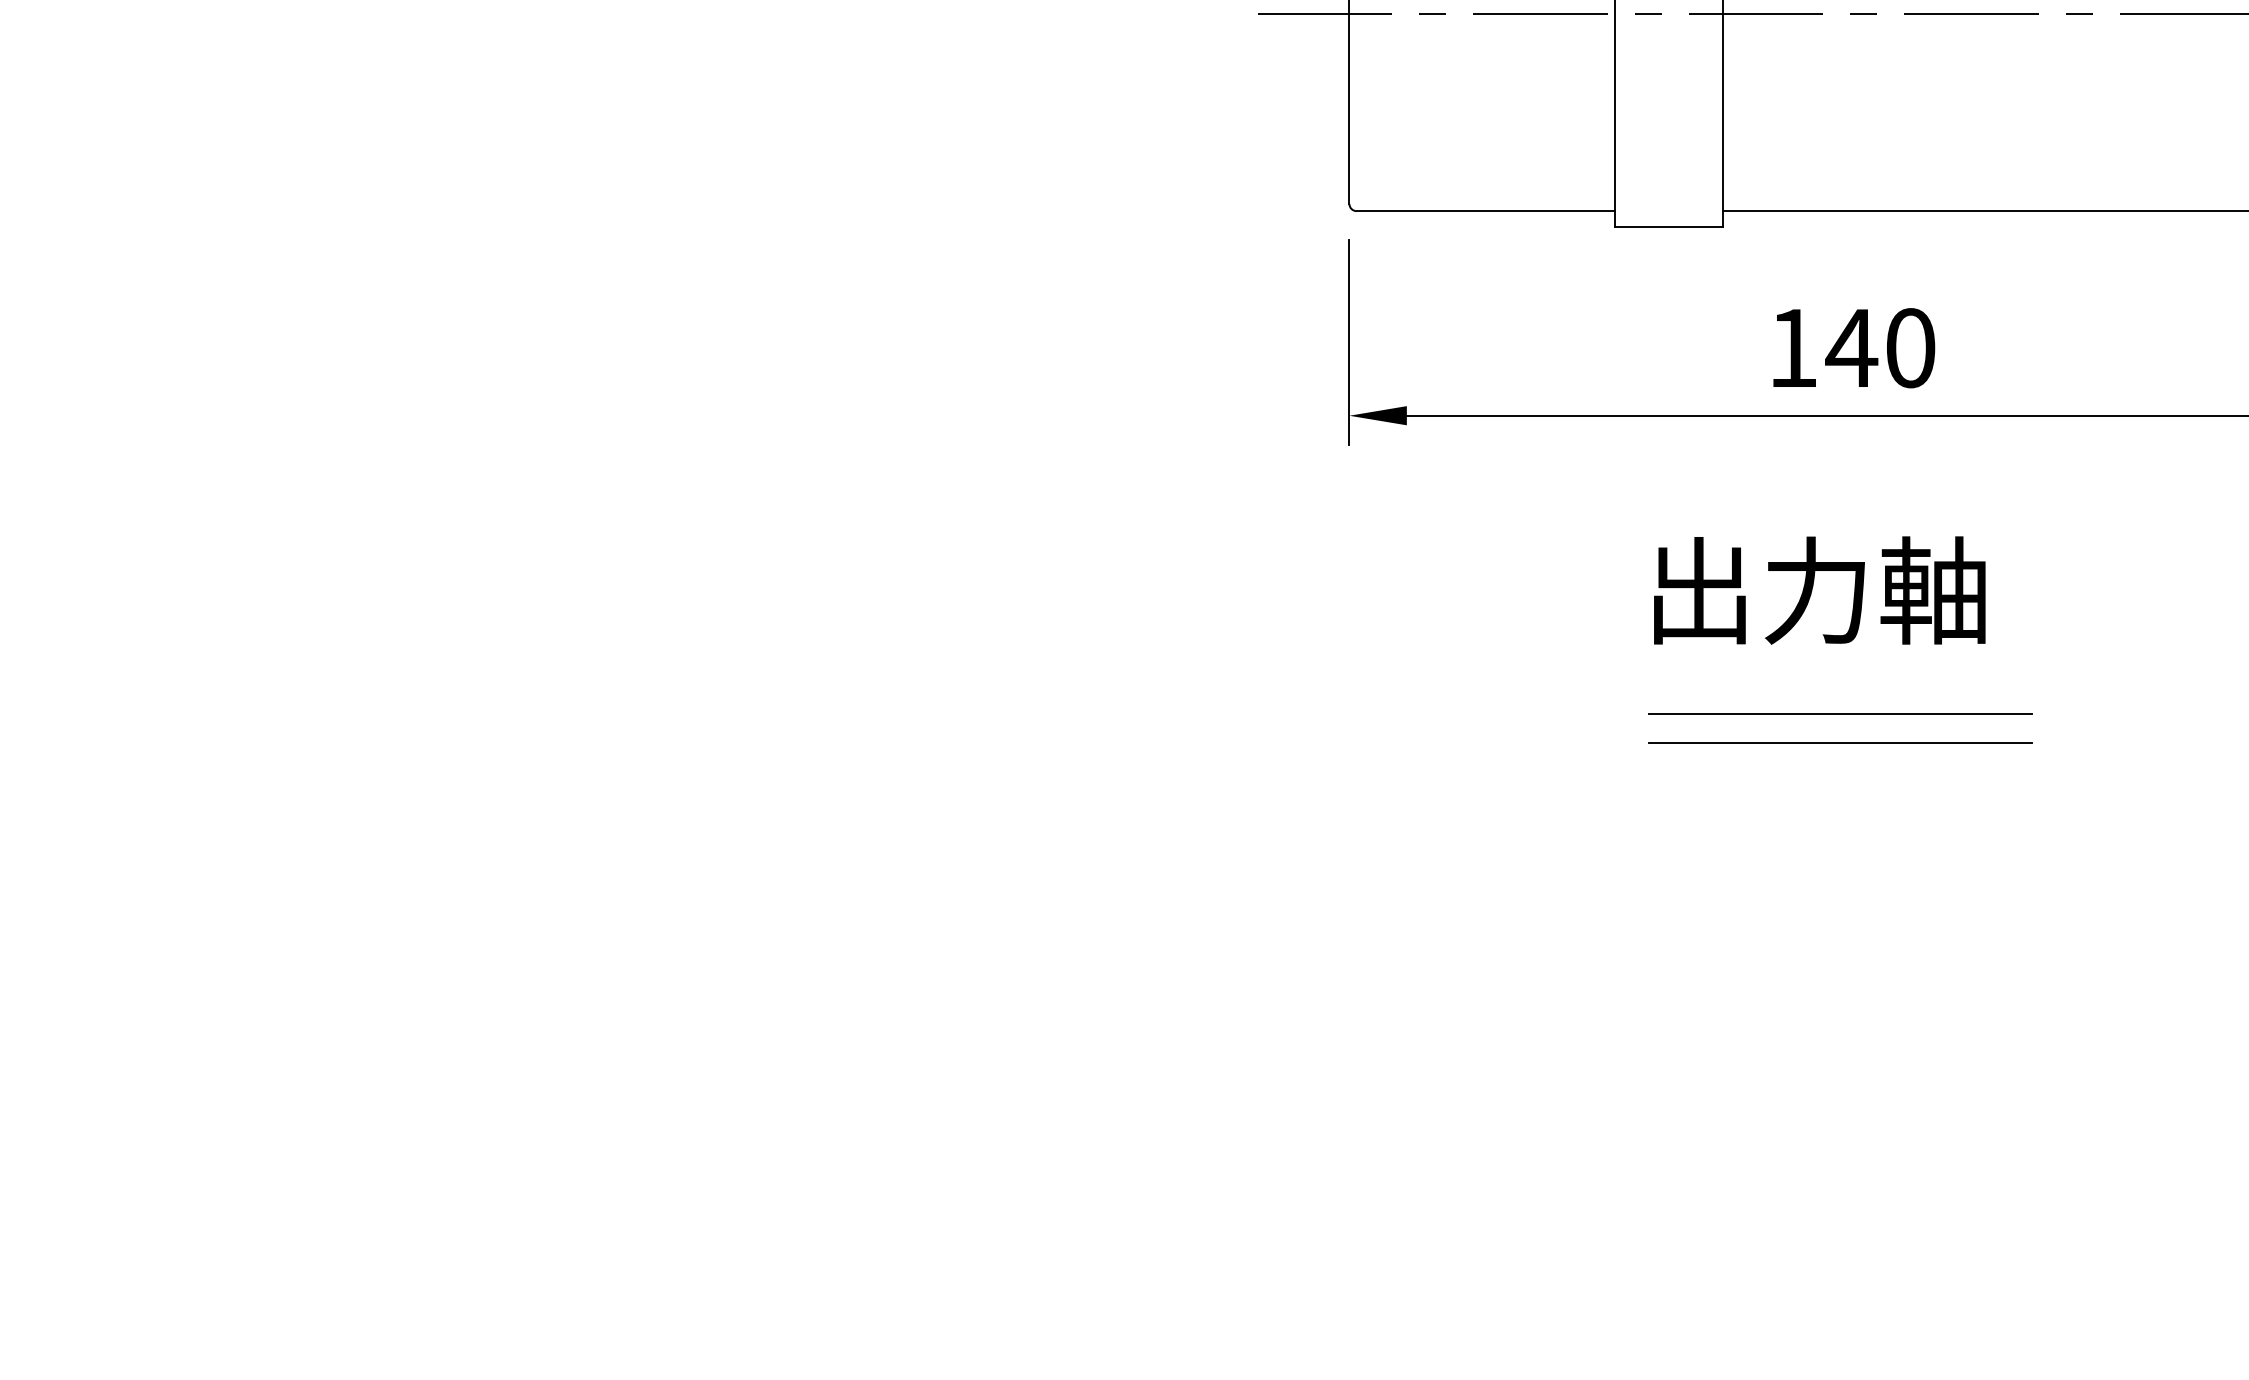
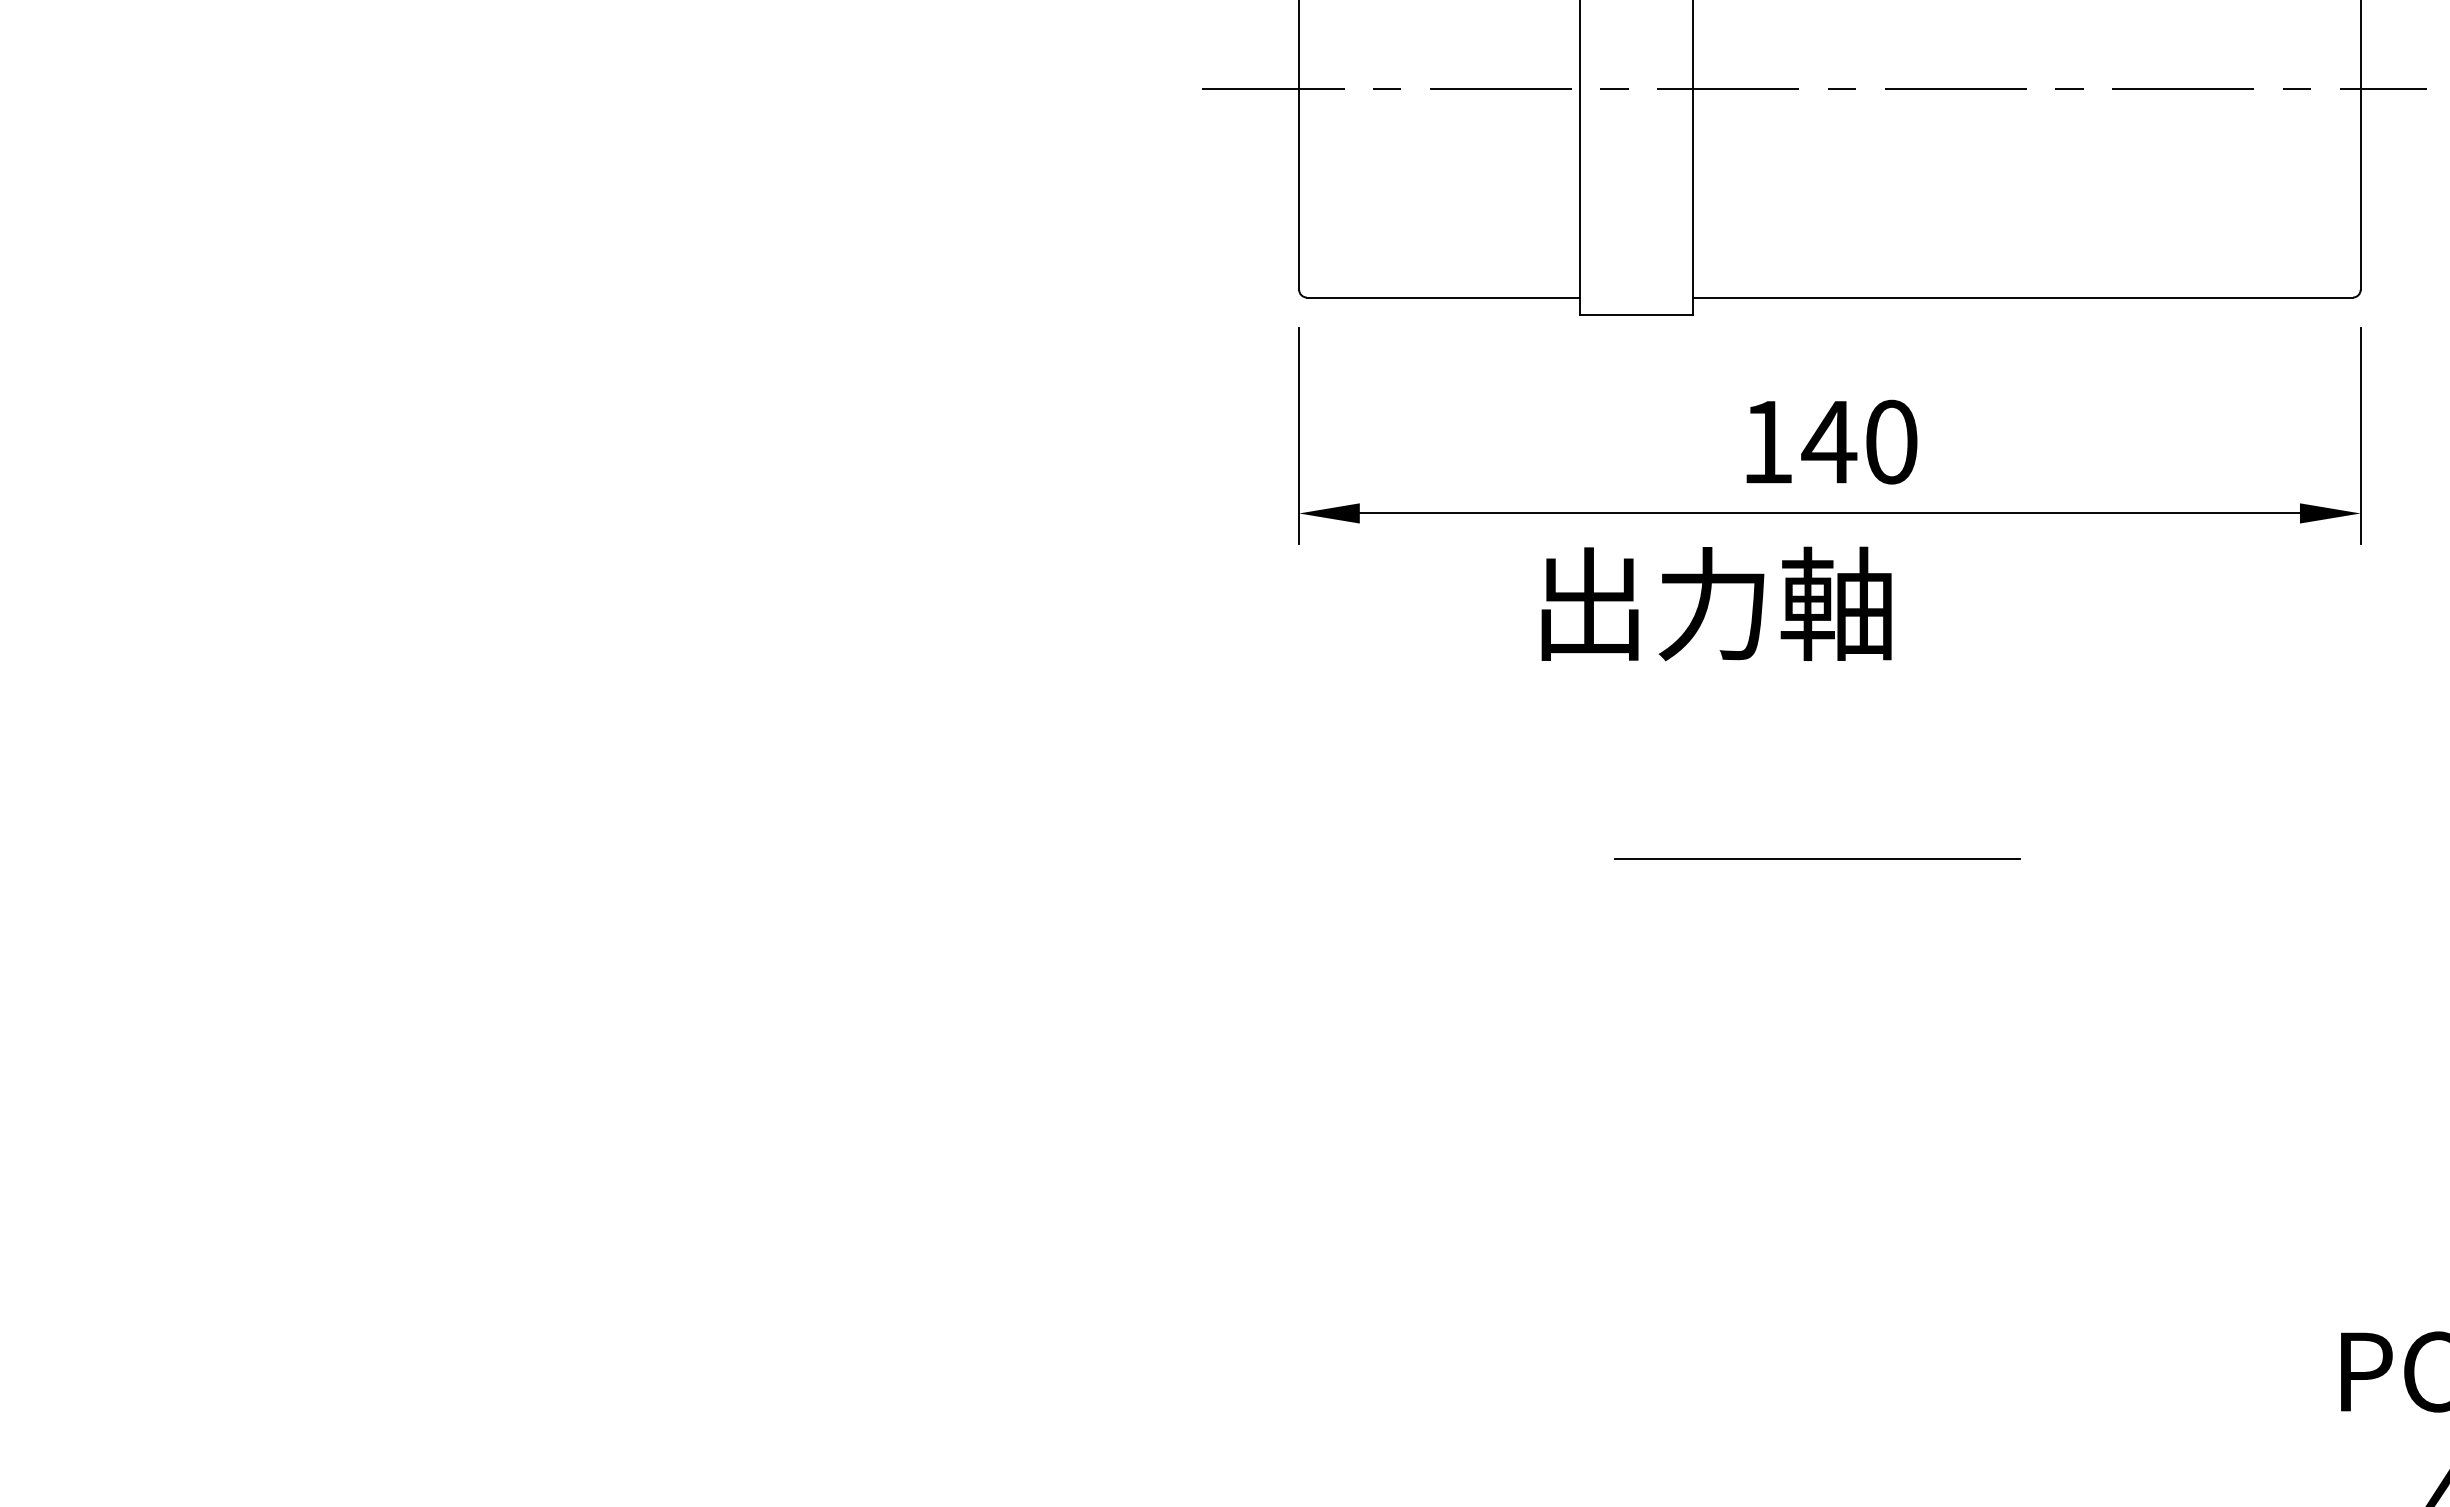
text: (1819, 590) -> (1716, 603), moved
line: (1839, 714) -> (1816, 828), removed

